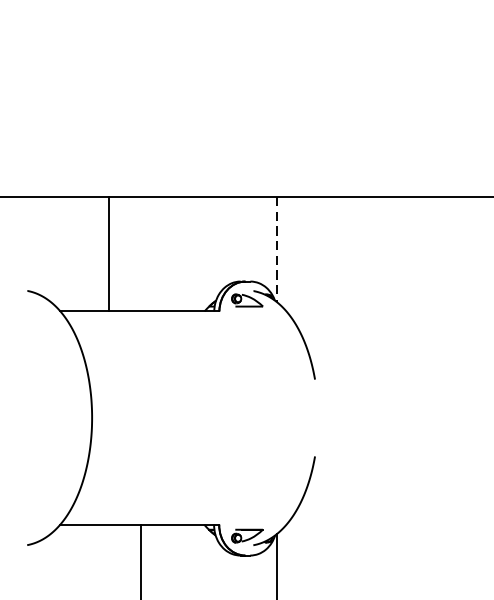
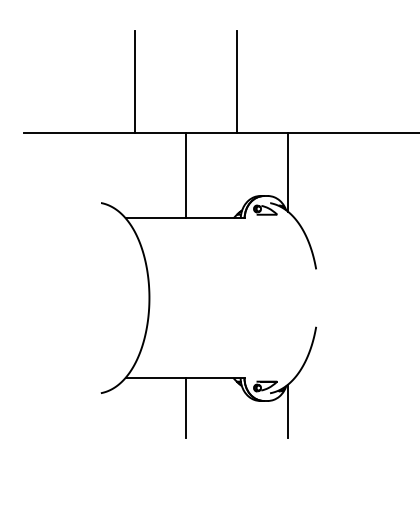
line: (73, 128) -> (135, 81), added
line: (209, 128) -> (237, 81), added
line: (276, 250) -> (287, 172), dashed -> solid
line: (109, 254) -> (186, 175), moved

